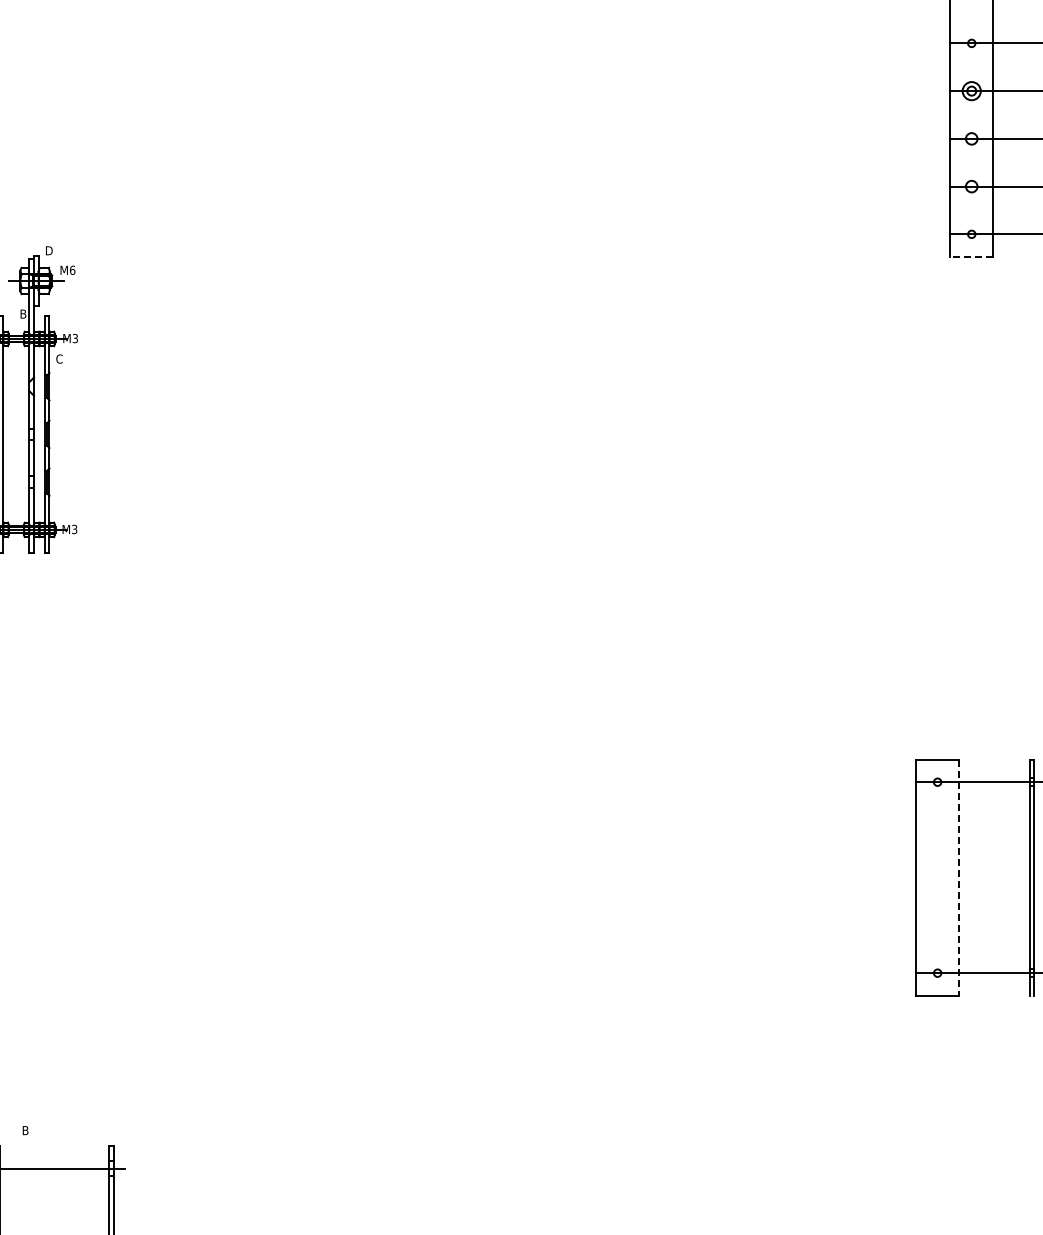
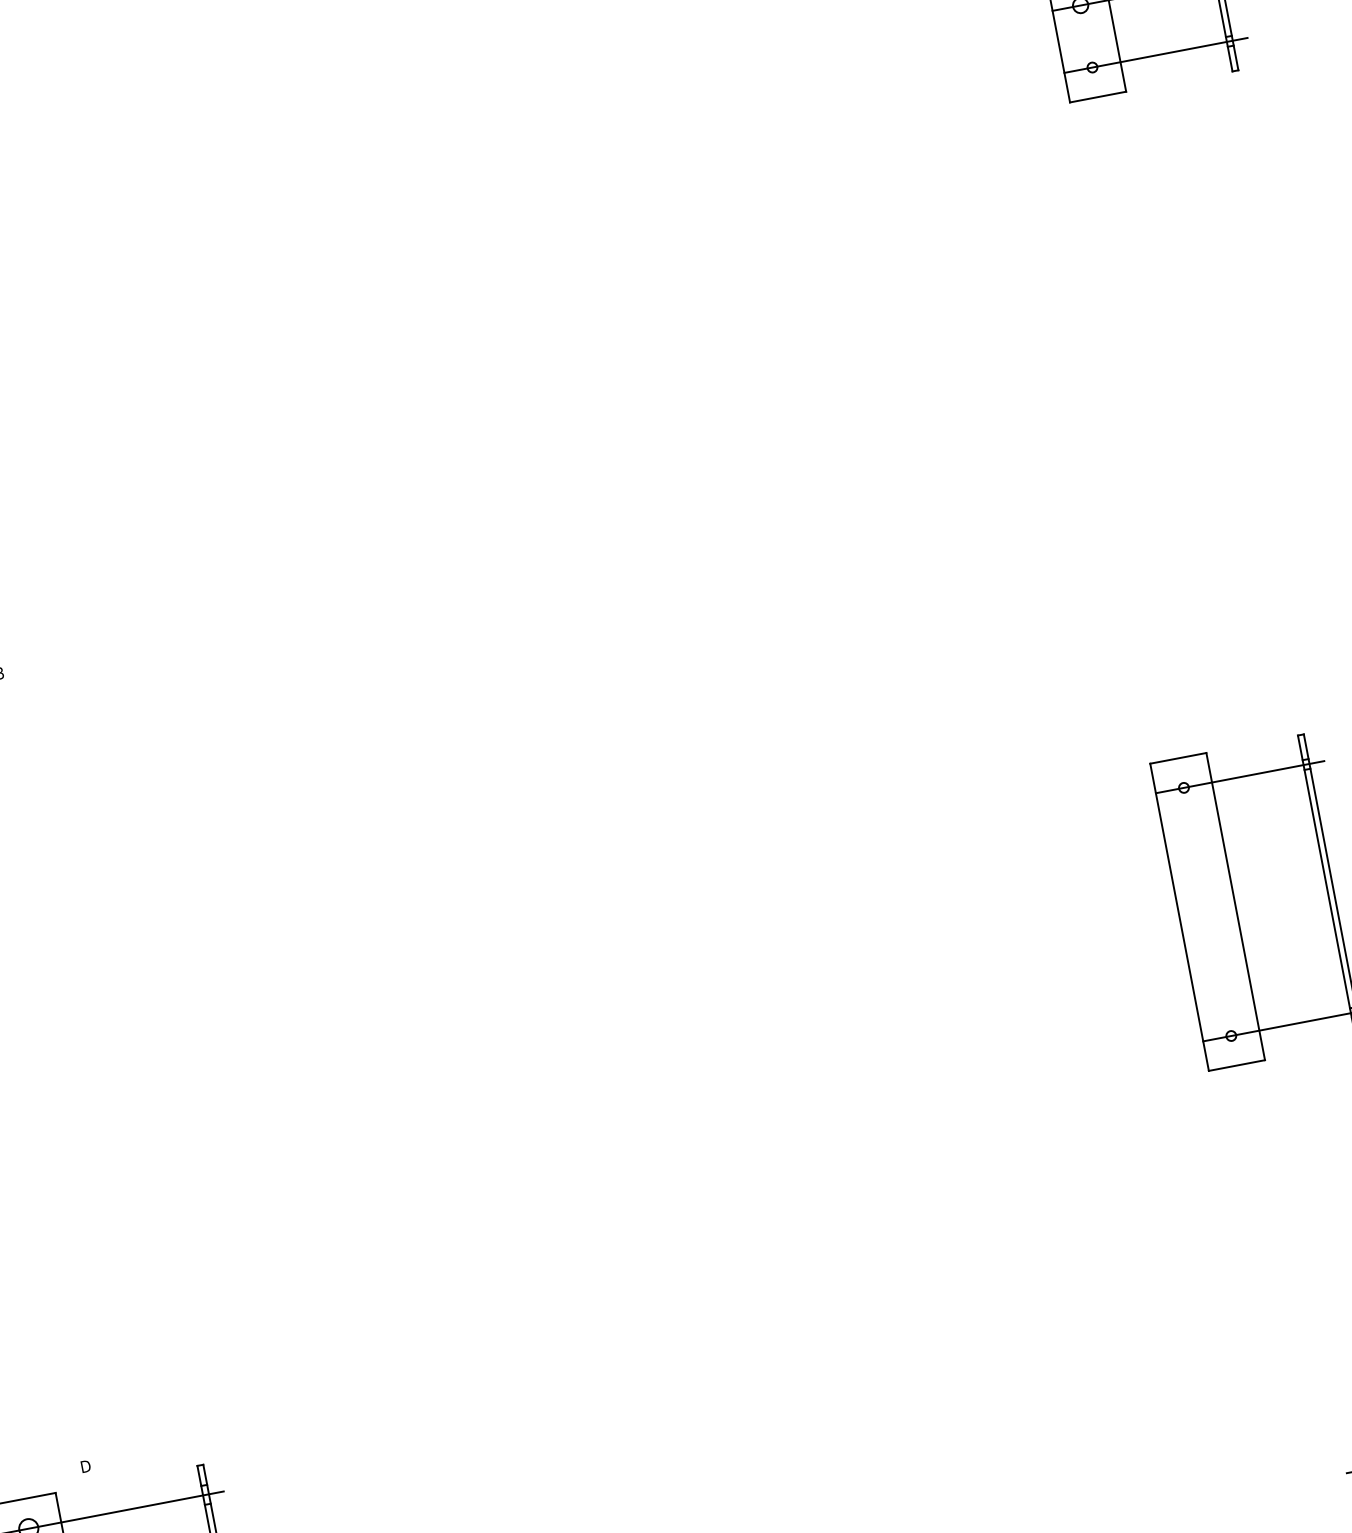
line: (971, 257) -> (1097, 97), dashed -> solid
line: (959, 878) -> (1236, 907), dashed -> solid
text: (26, 1130) -> (86, 1466), B -> D

